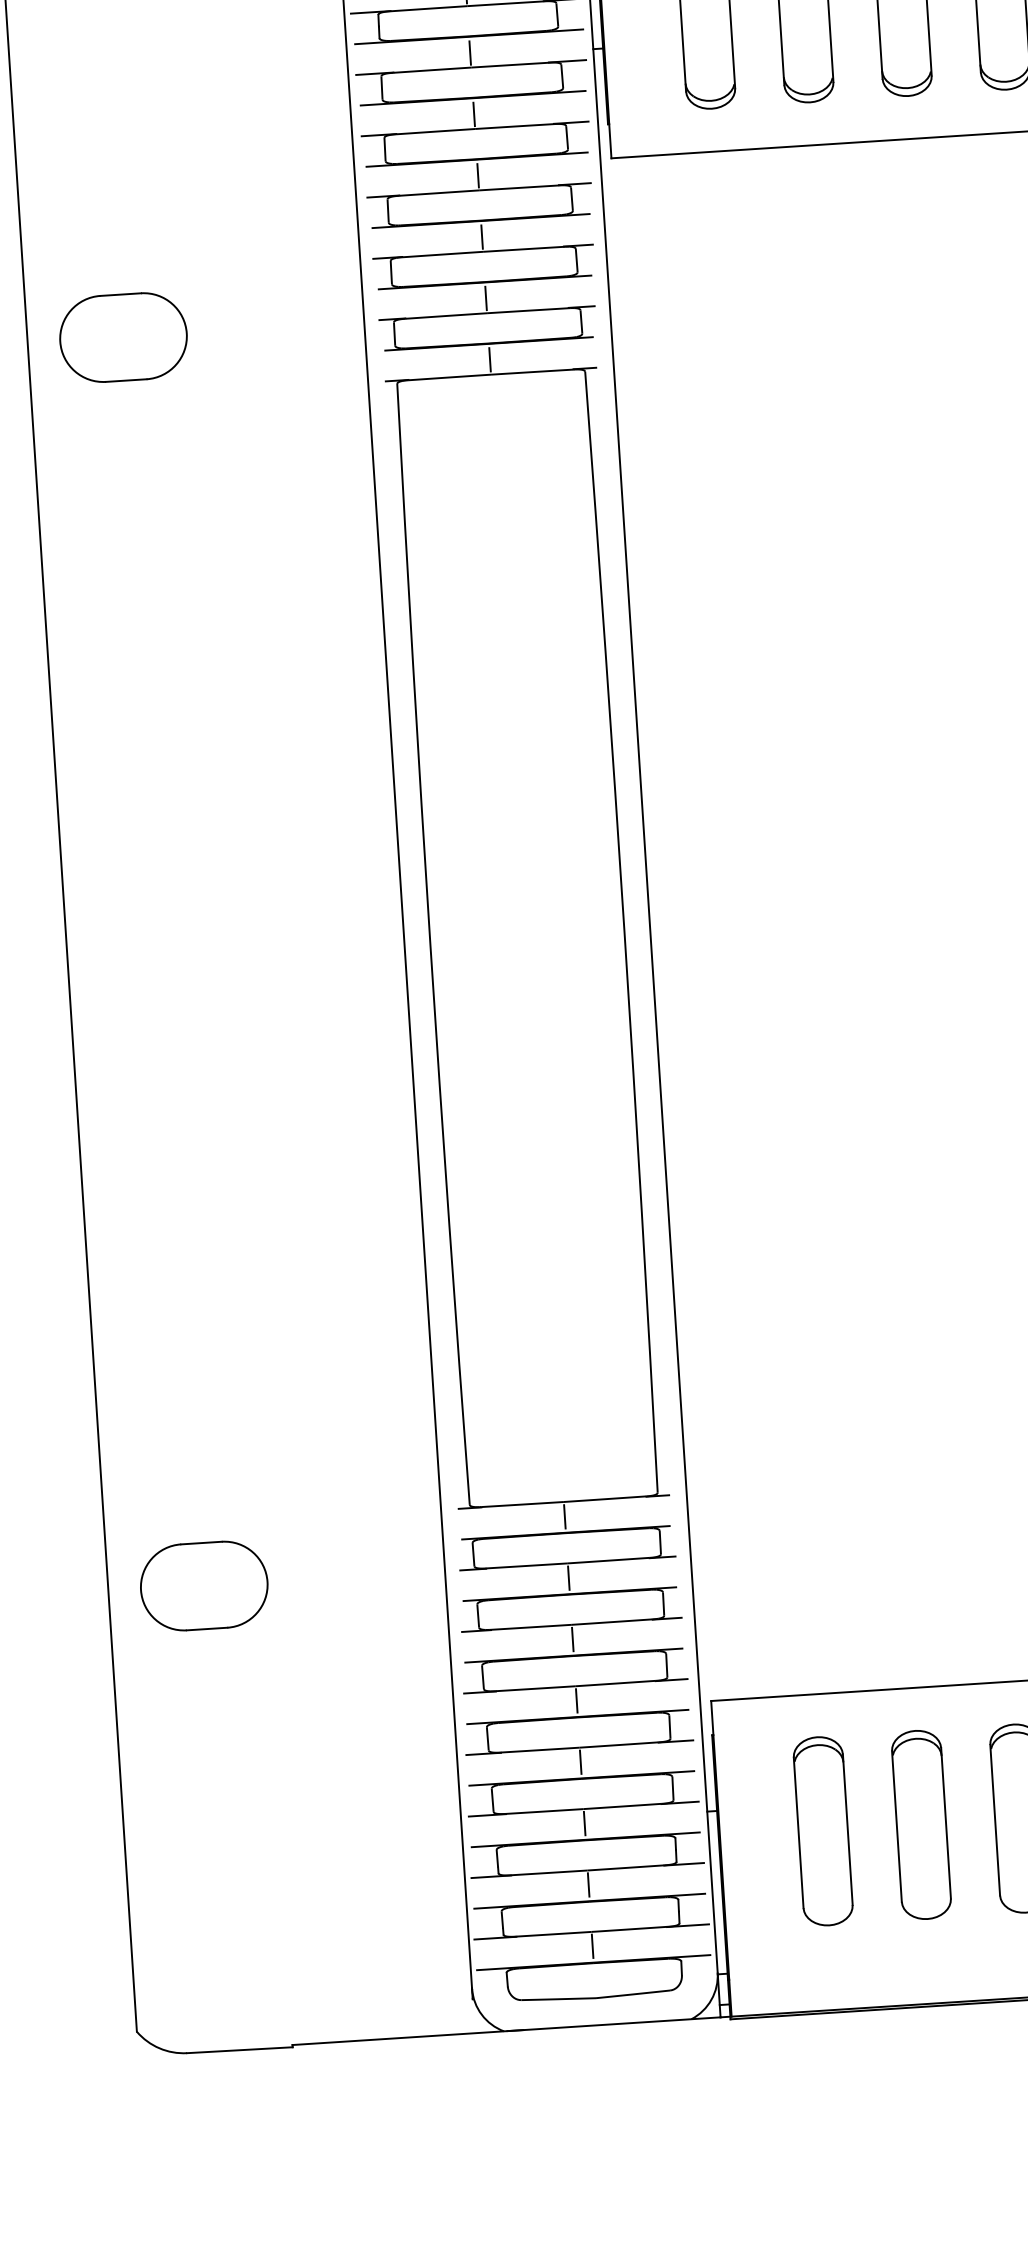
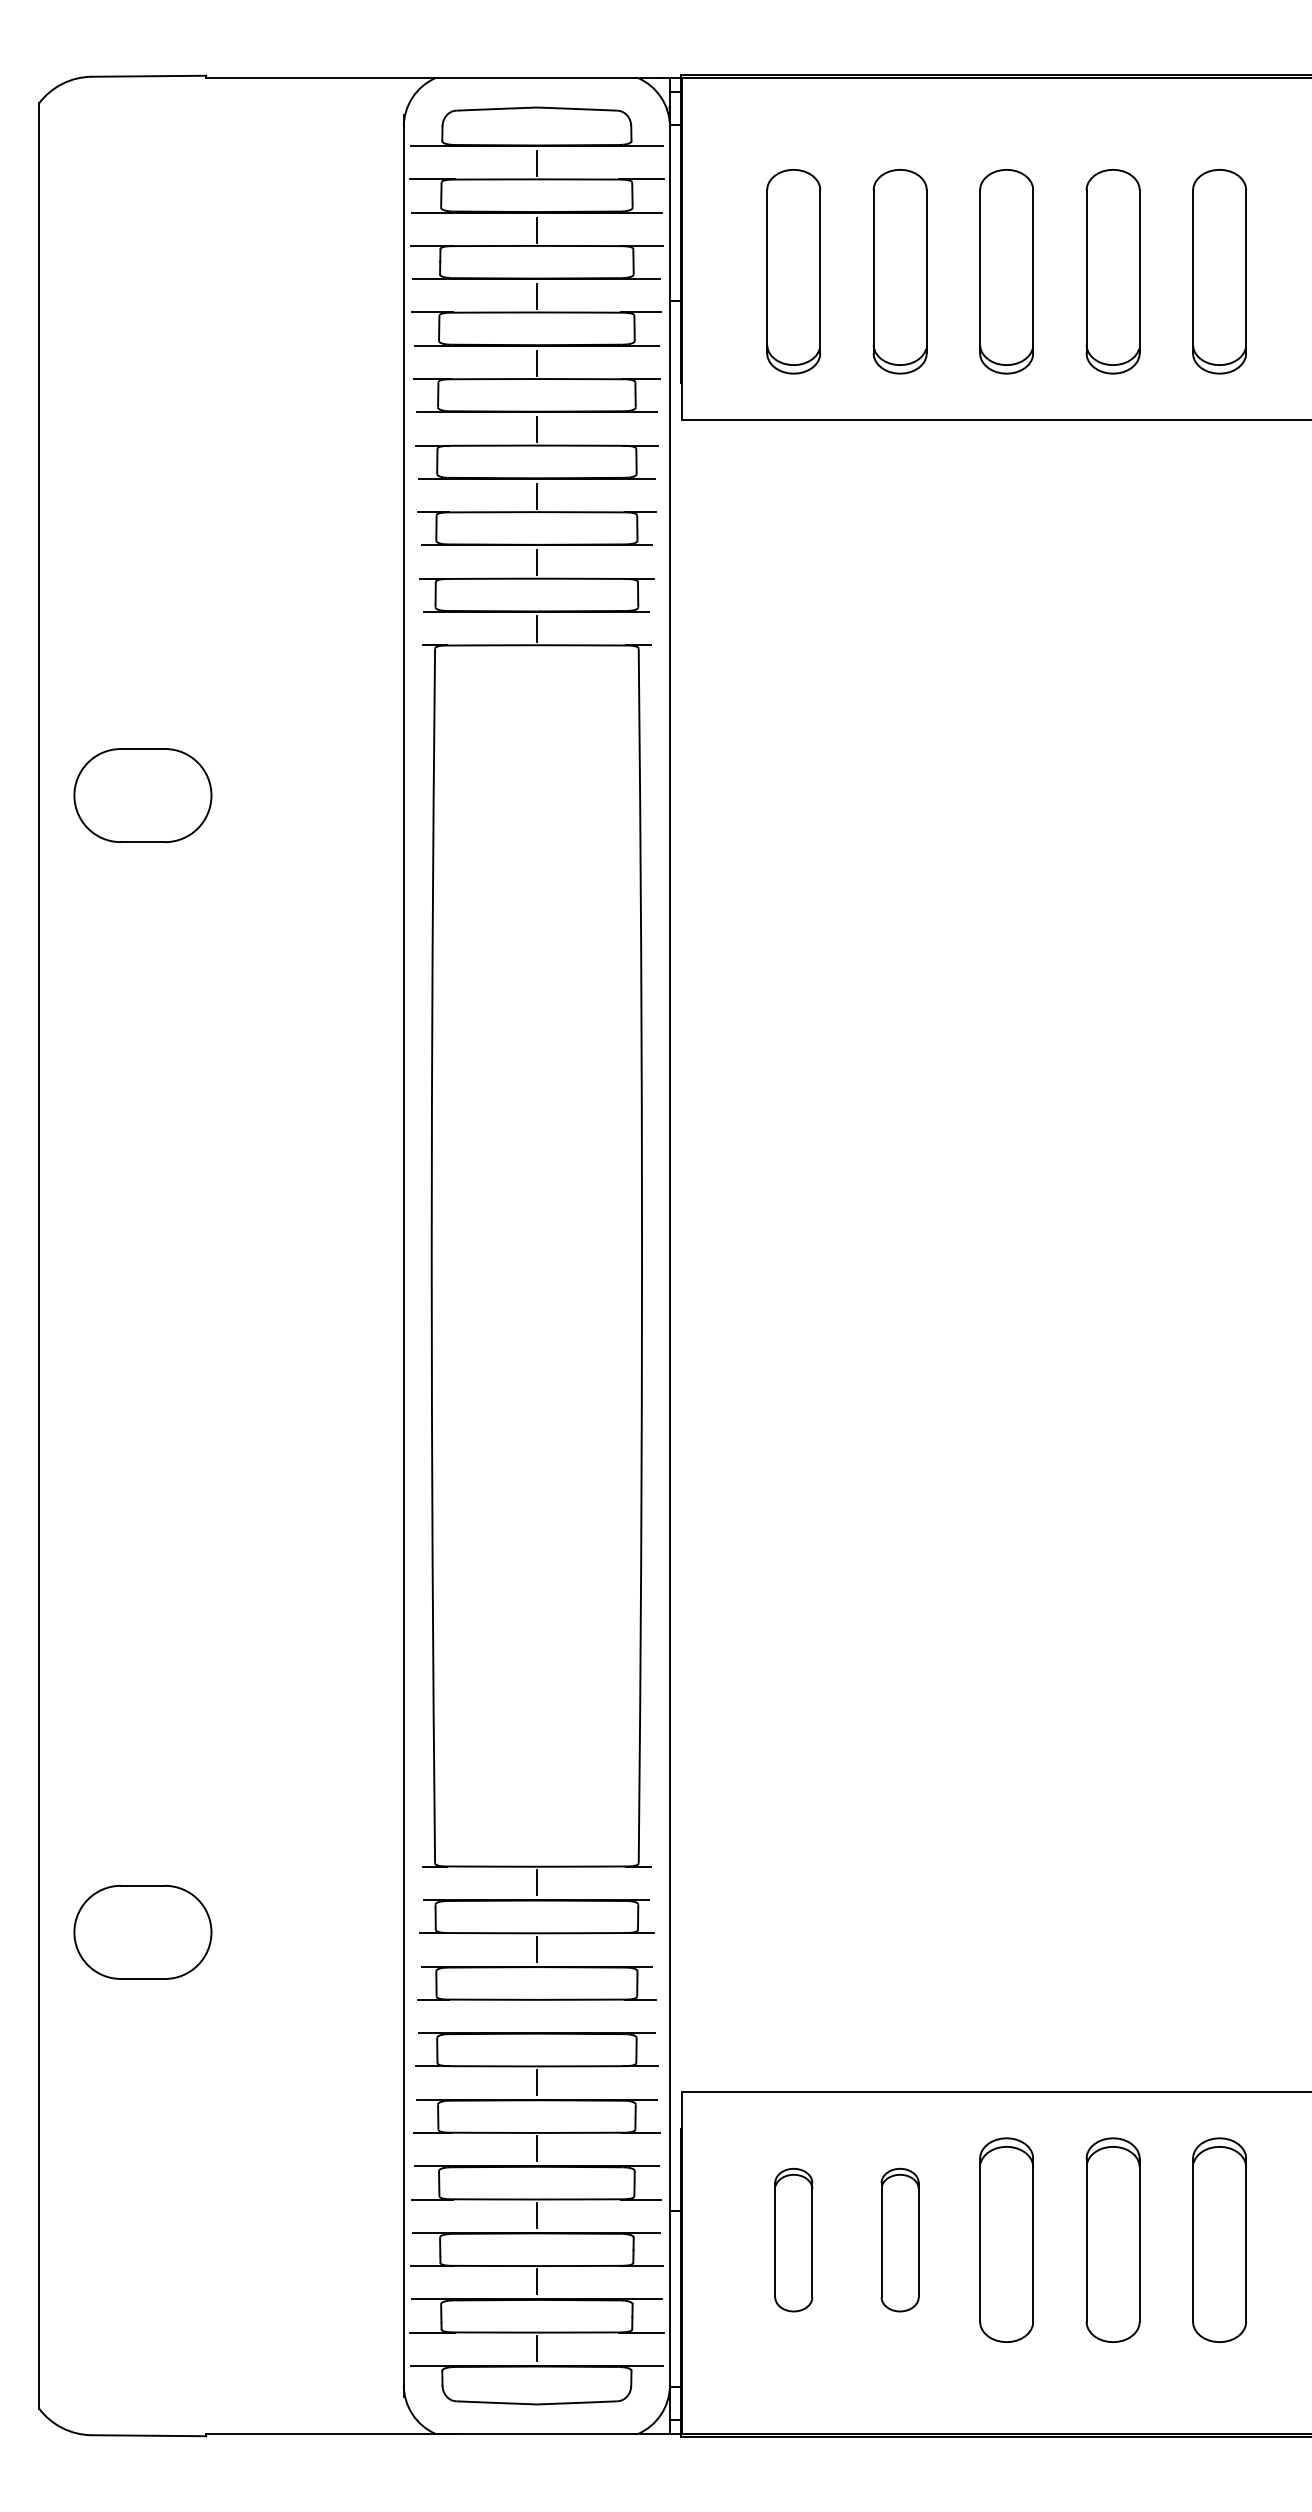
part: (123, 337) -> (142, 795), moved
line: (572, 1639) -> (536, 2015), removed
part: (920, 1824) -> (899, 2239), size x0.7
part: (822, 1830) -> (793, 2239), size x0.7

